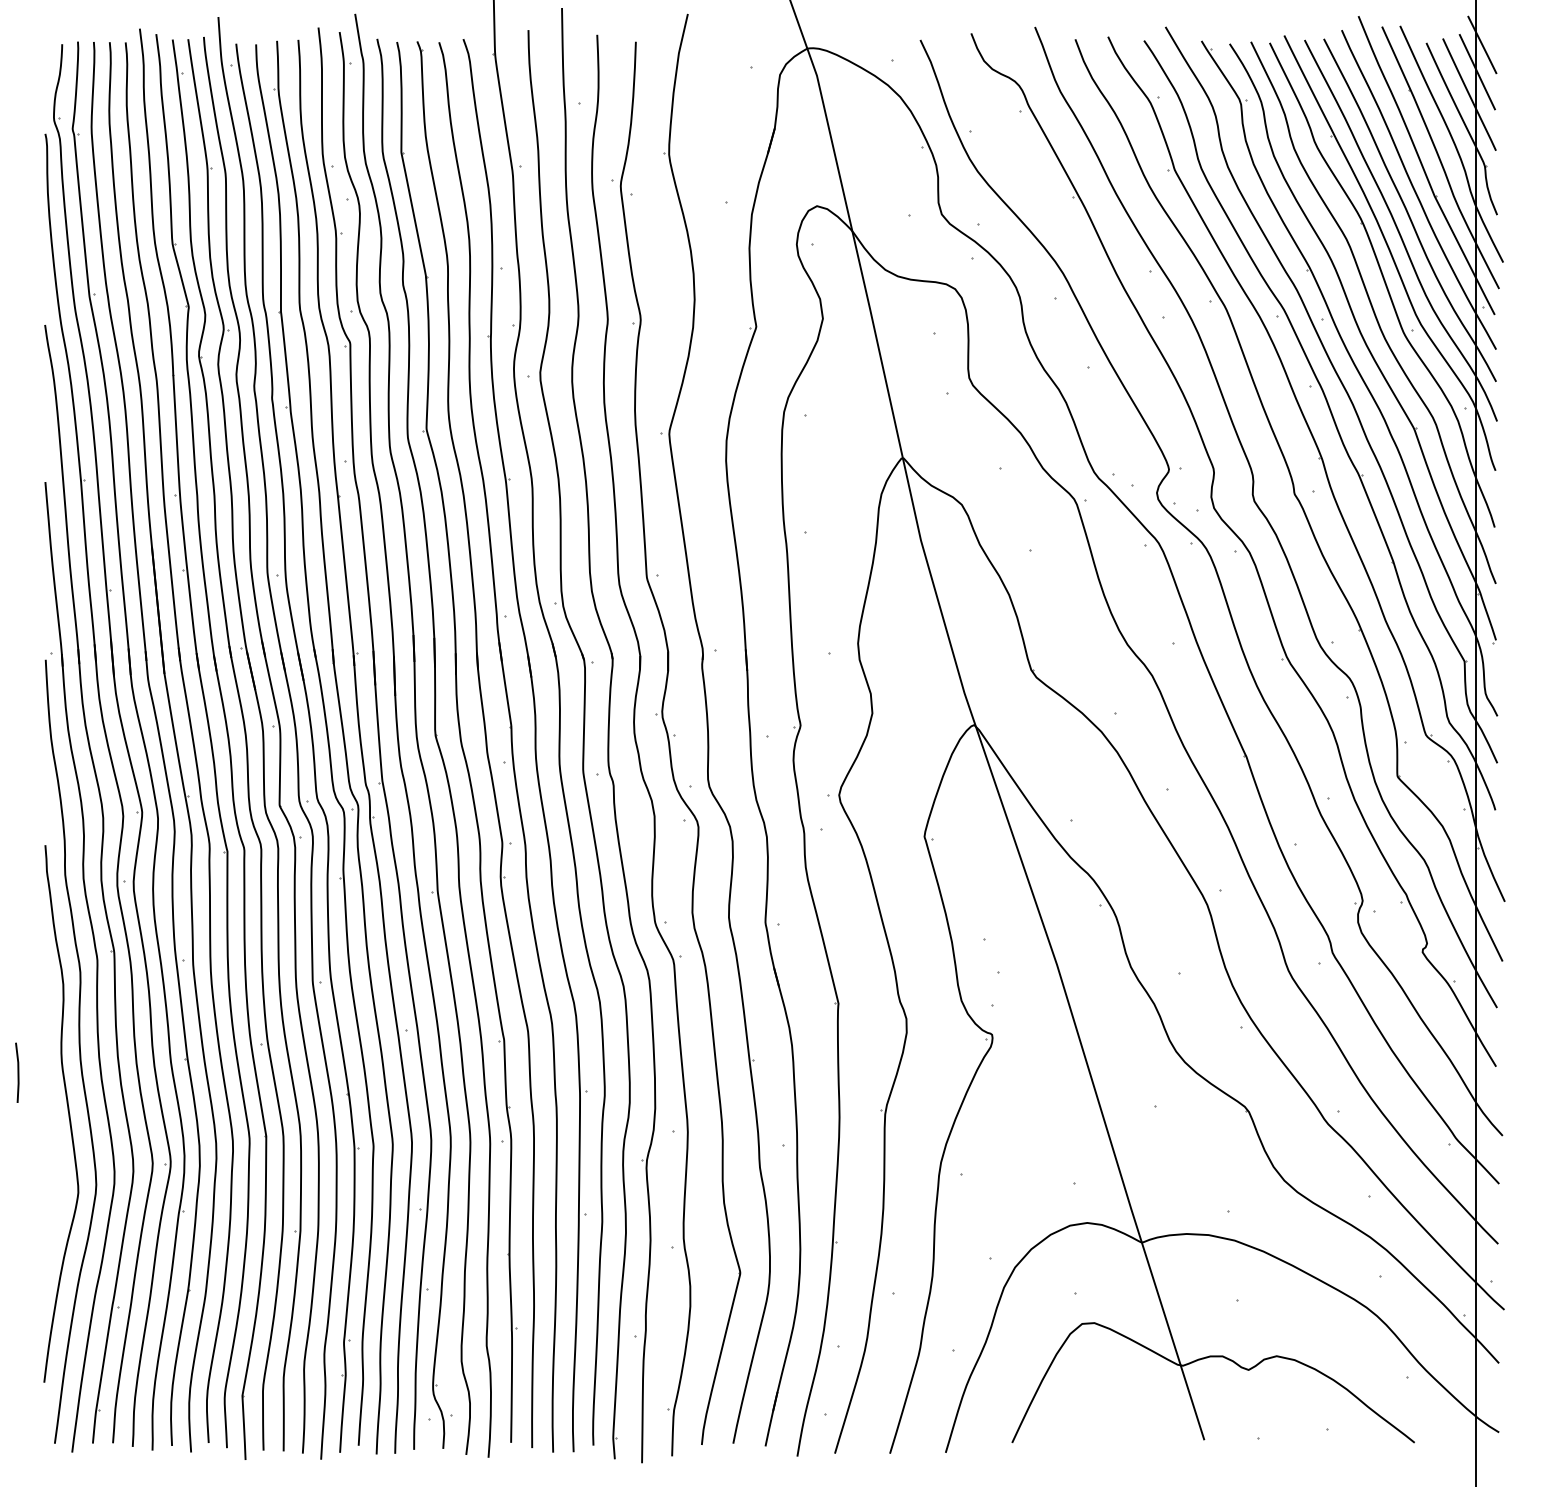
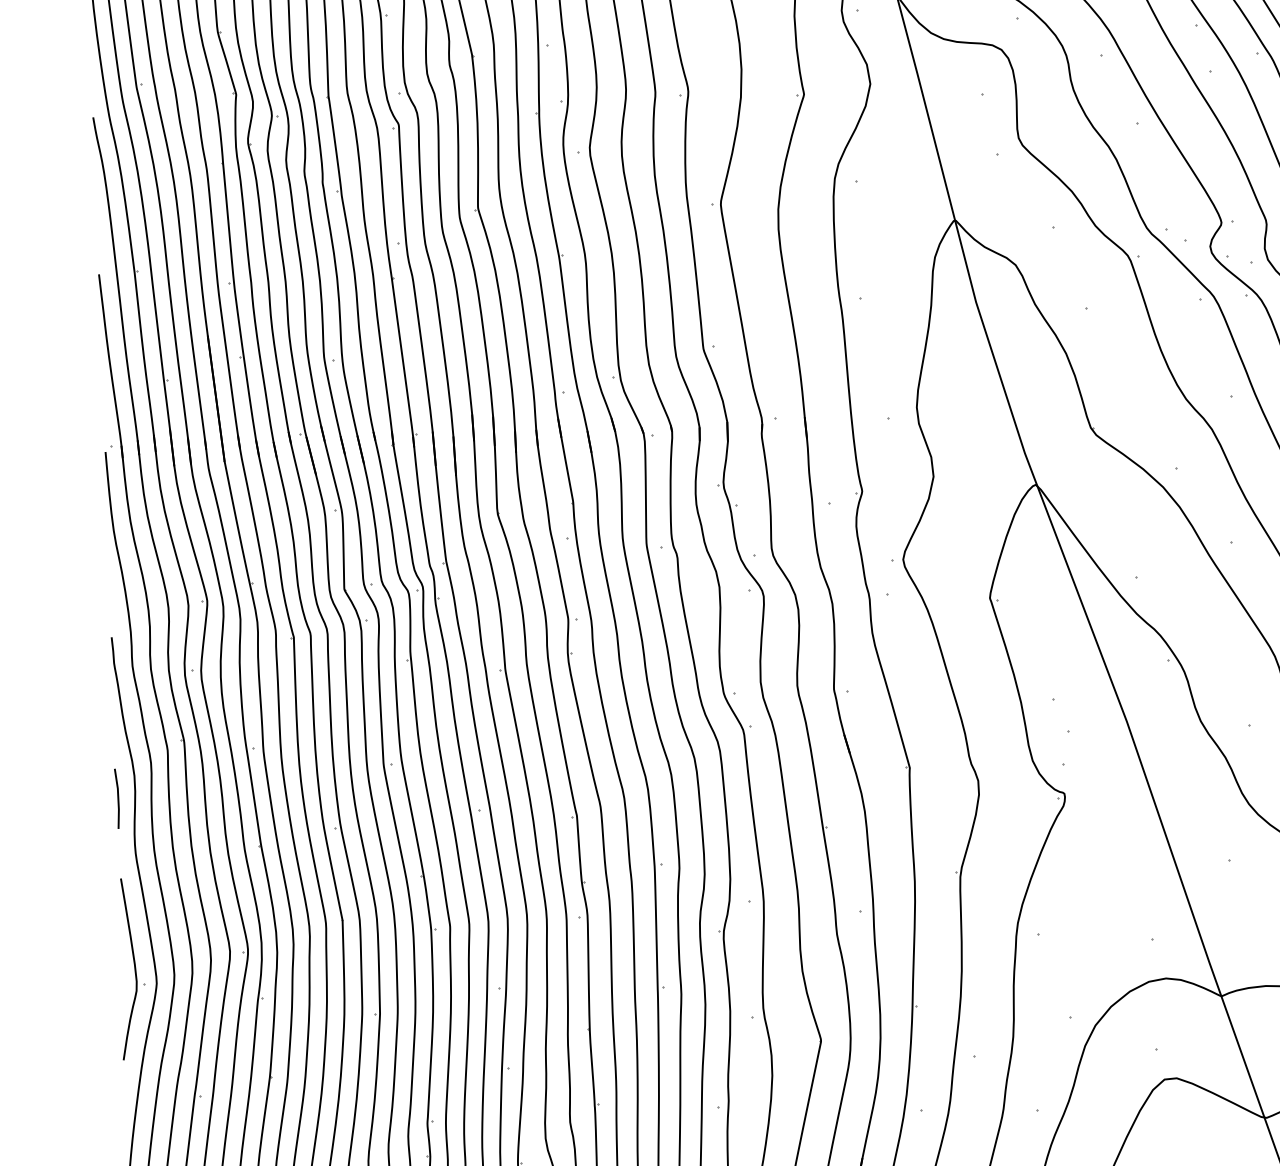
line: (17, 1072) -> (117, 798), moved
part: (53, 1177) -> (131, 969), added

